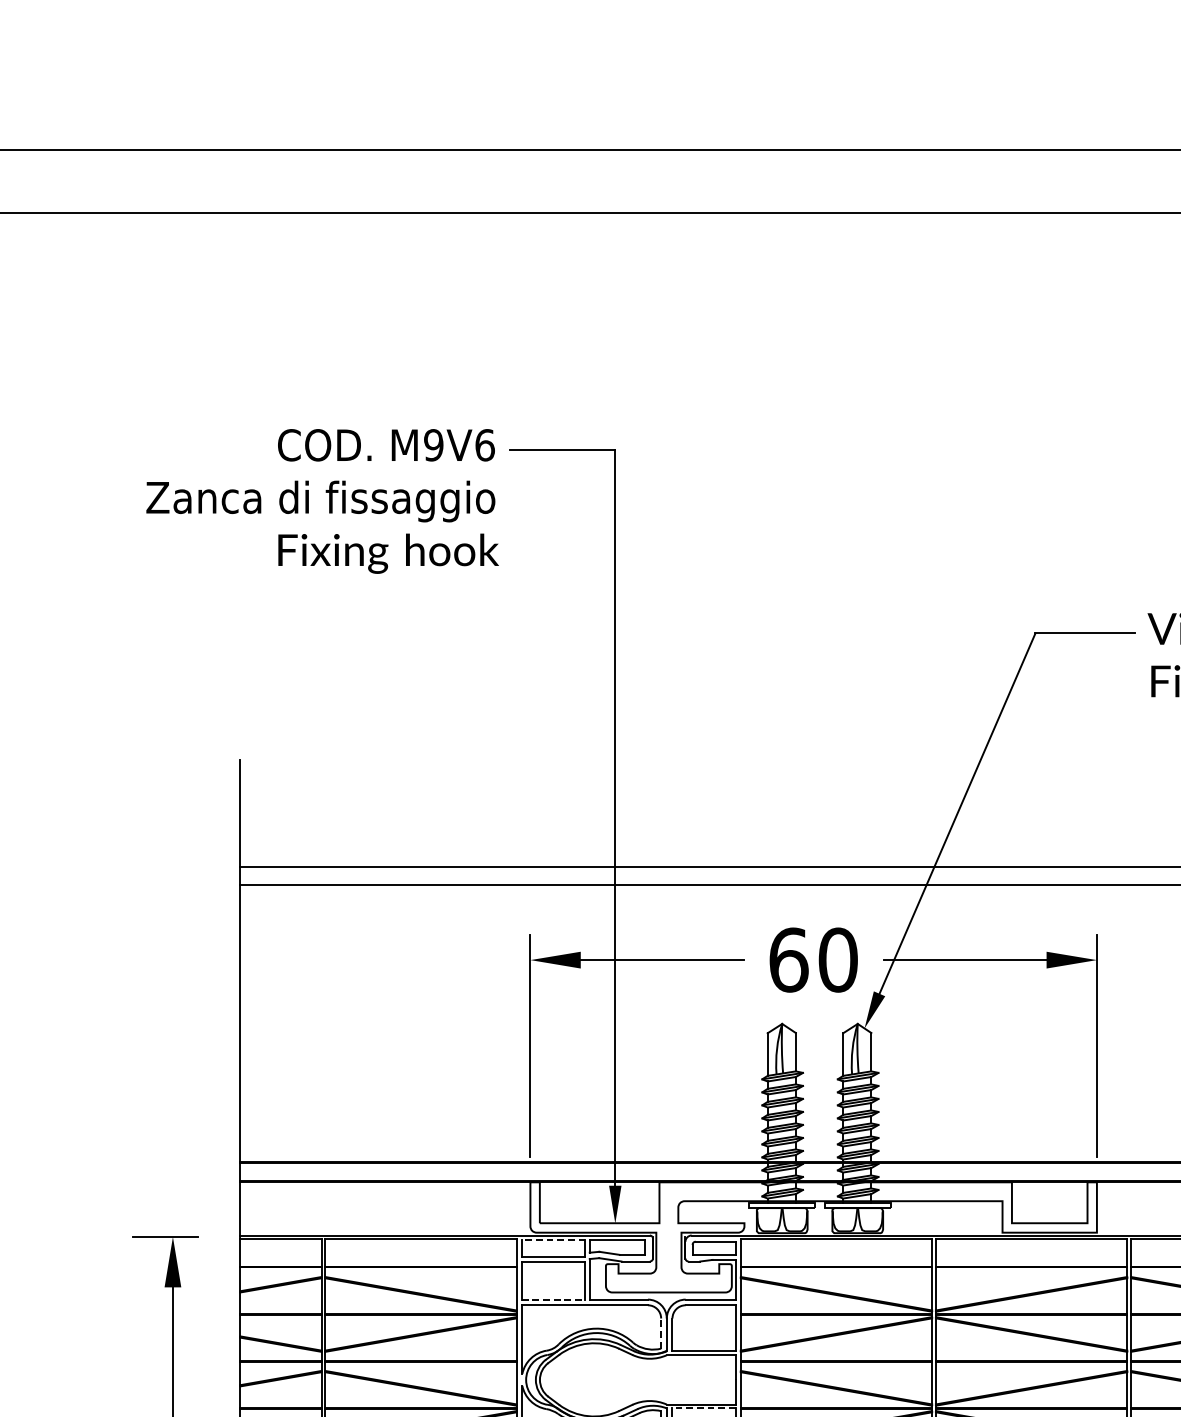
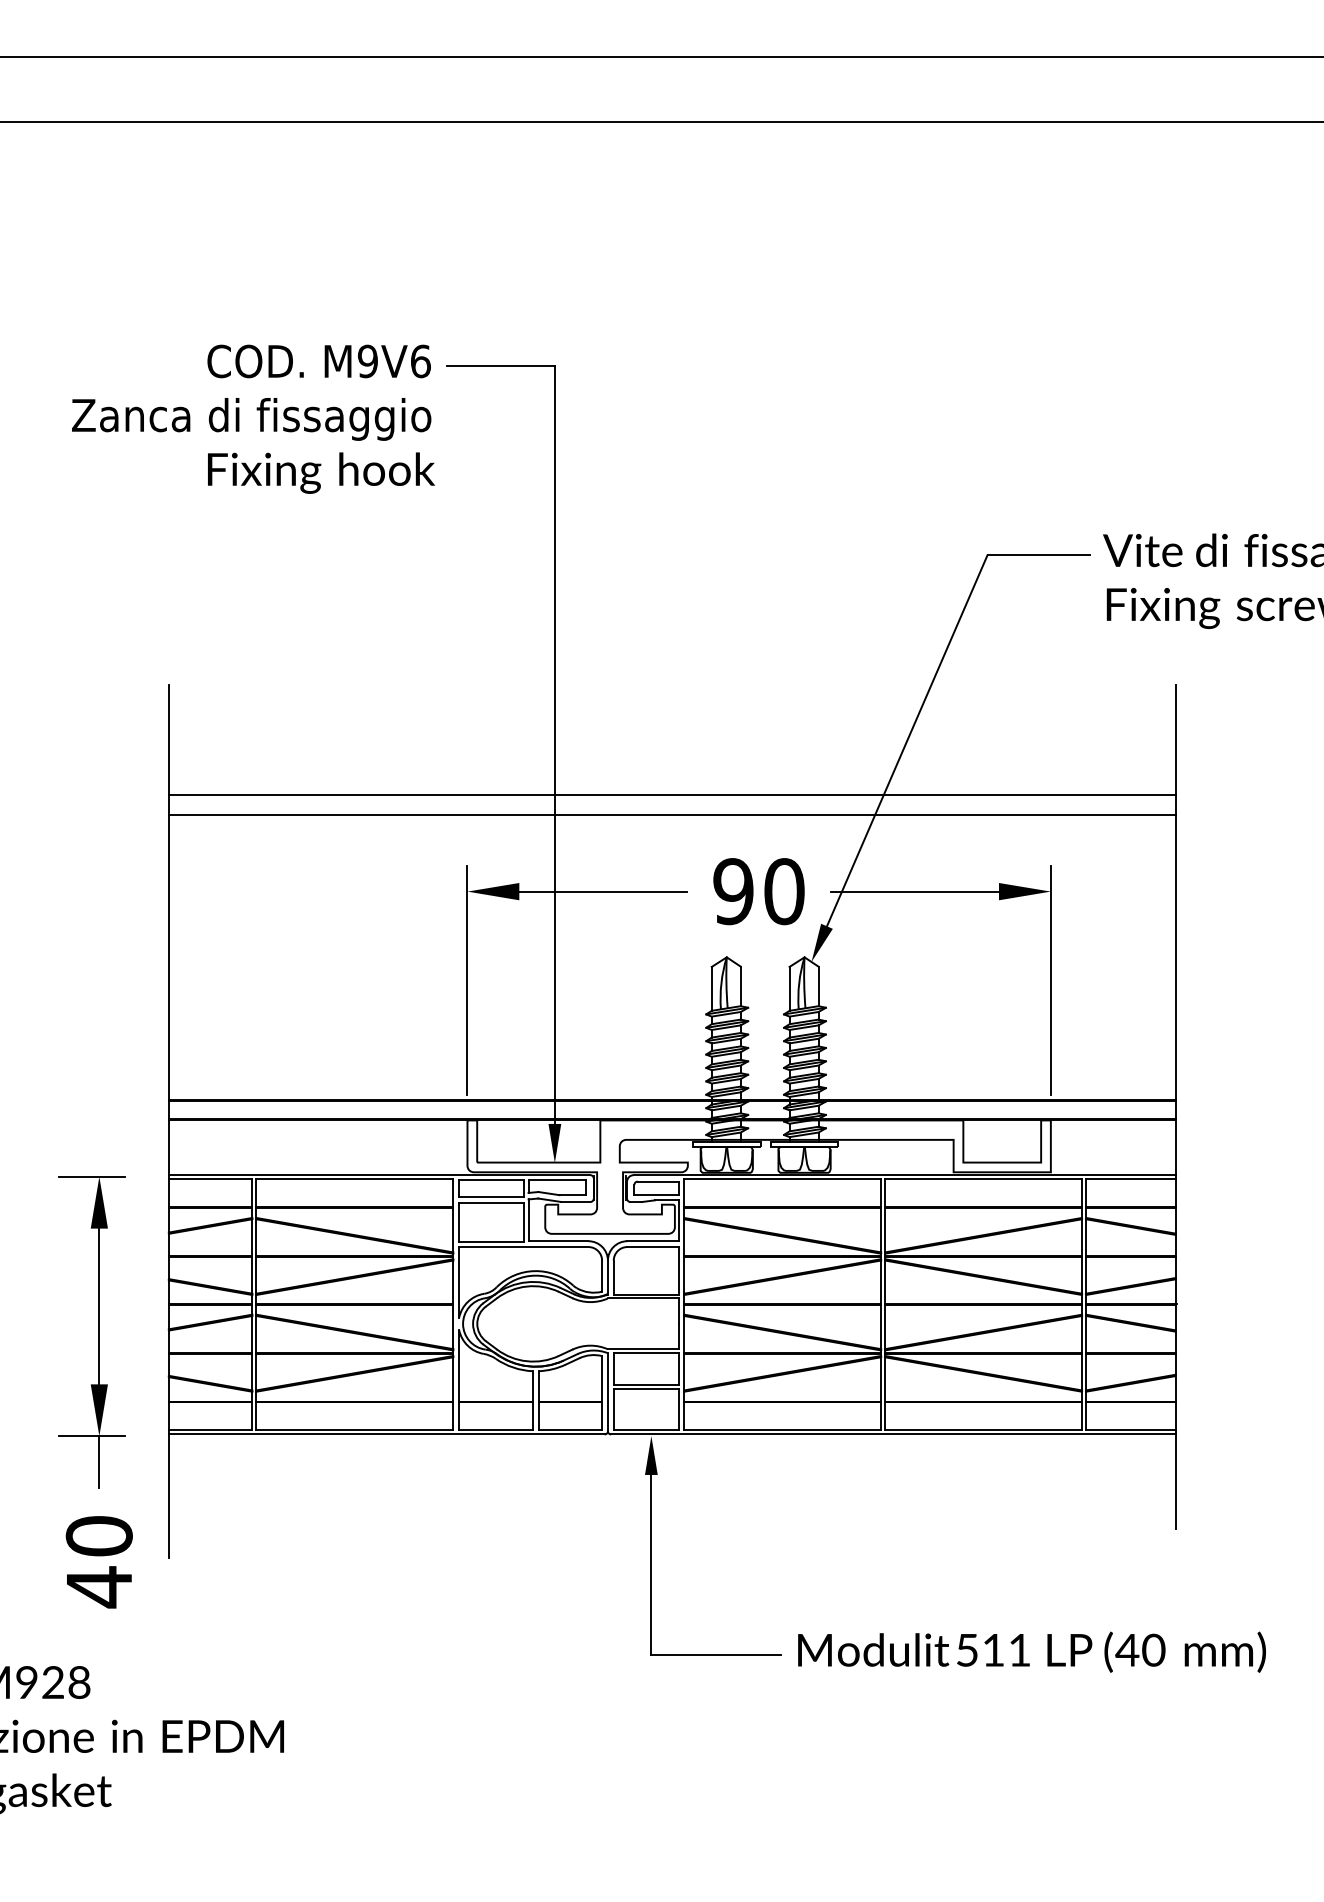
text: (788, 960) -> (733, 891), 60 -> 90
line: (553, 1240) -> (491, 1180), dashed -> solid
line: (553, 1299) -> (491, 1241), dashed -> solid
line: (661, 1333) -> (602, 1276), dashed -> solid
line: (704, 1408) -> (646, 1353), dashed -> solid

